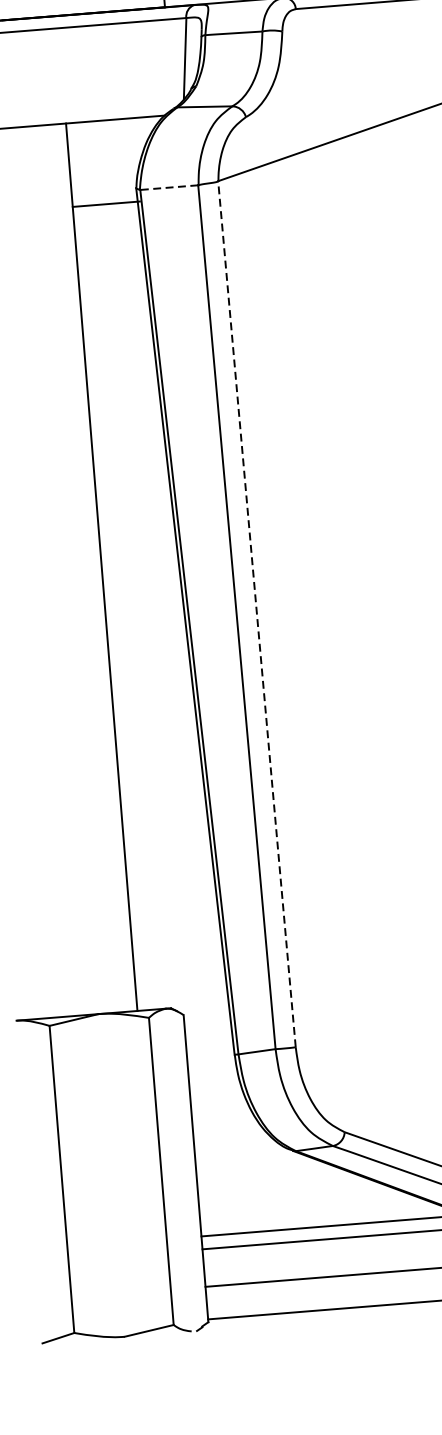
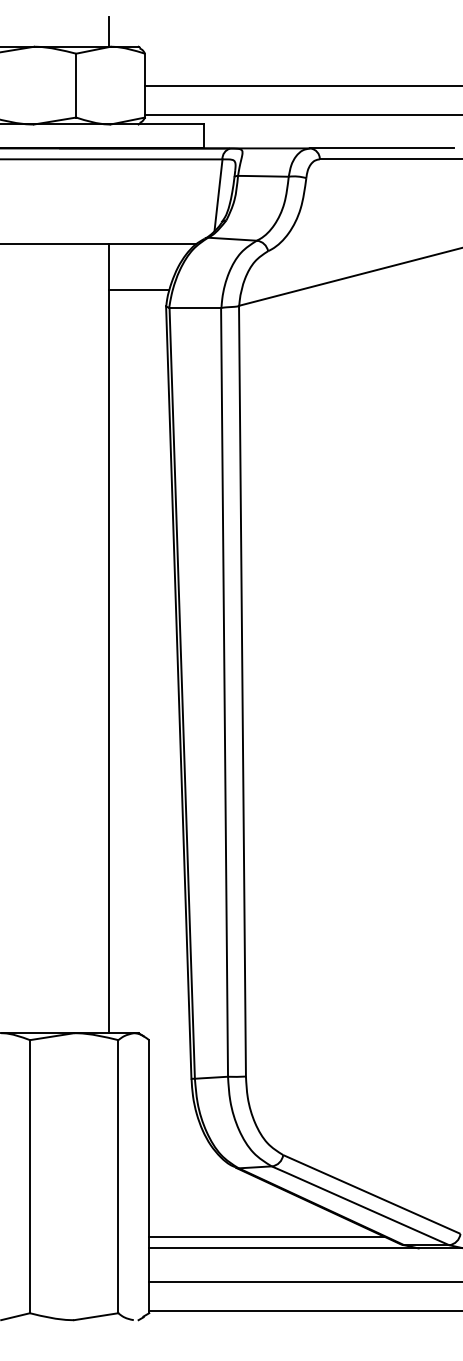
line: (169, 188) -> (195, 308), dashed -> solid
line: (106, 204) -> (138, 290), moved
line: (256, 613) -> (242, 690), dashed -> solid

